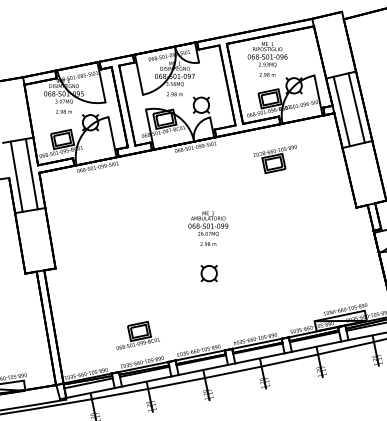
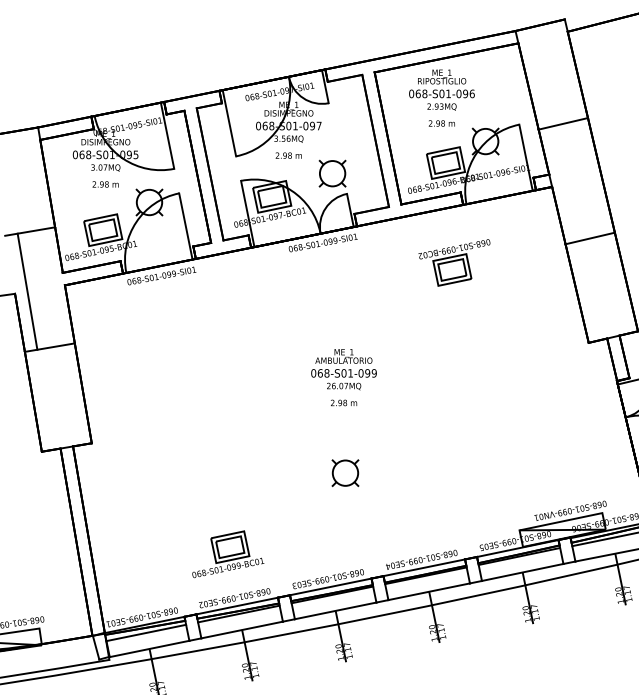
line: (356, 107) -> (588, 177), removed
line: (341, 111) -> (563, 183), removed
line: (31, 174) -> (51, 288), removed
part: (208, 273) -> (344, 473), moved

